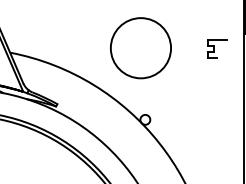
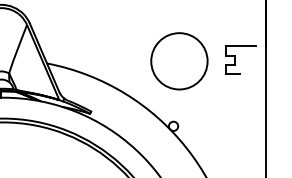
circle: (141, 48) -> (179, 61), moved
part: (216, 48) -> (240, 59), size x1.67

